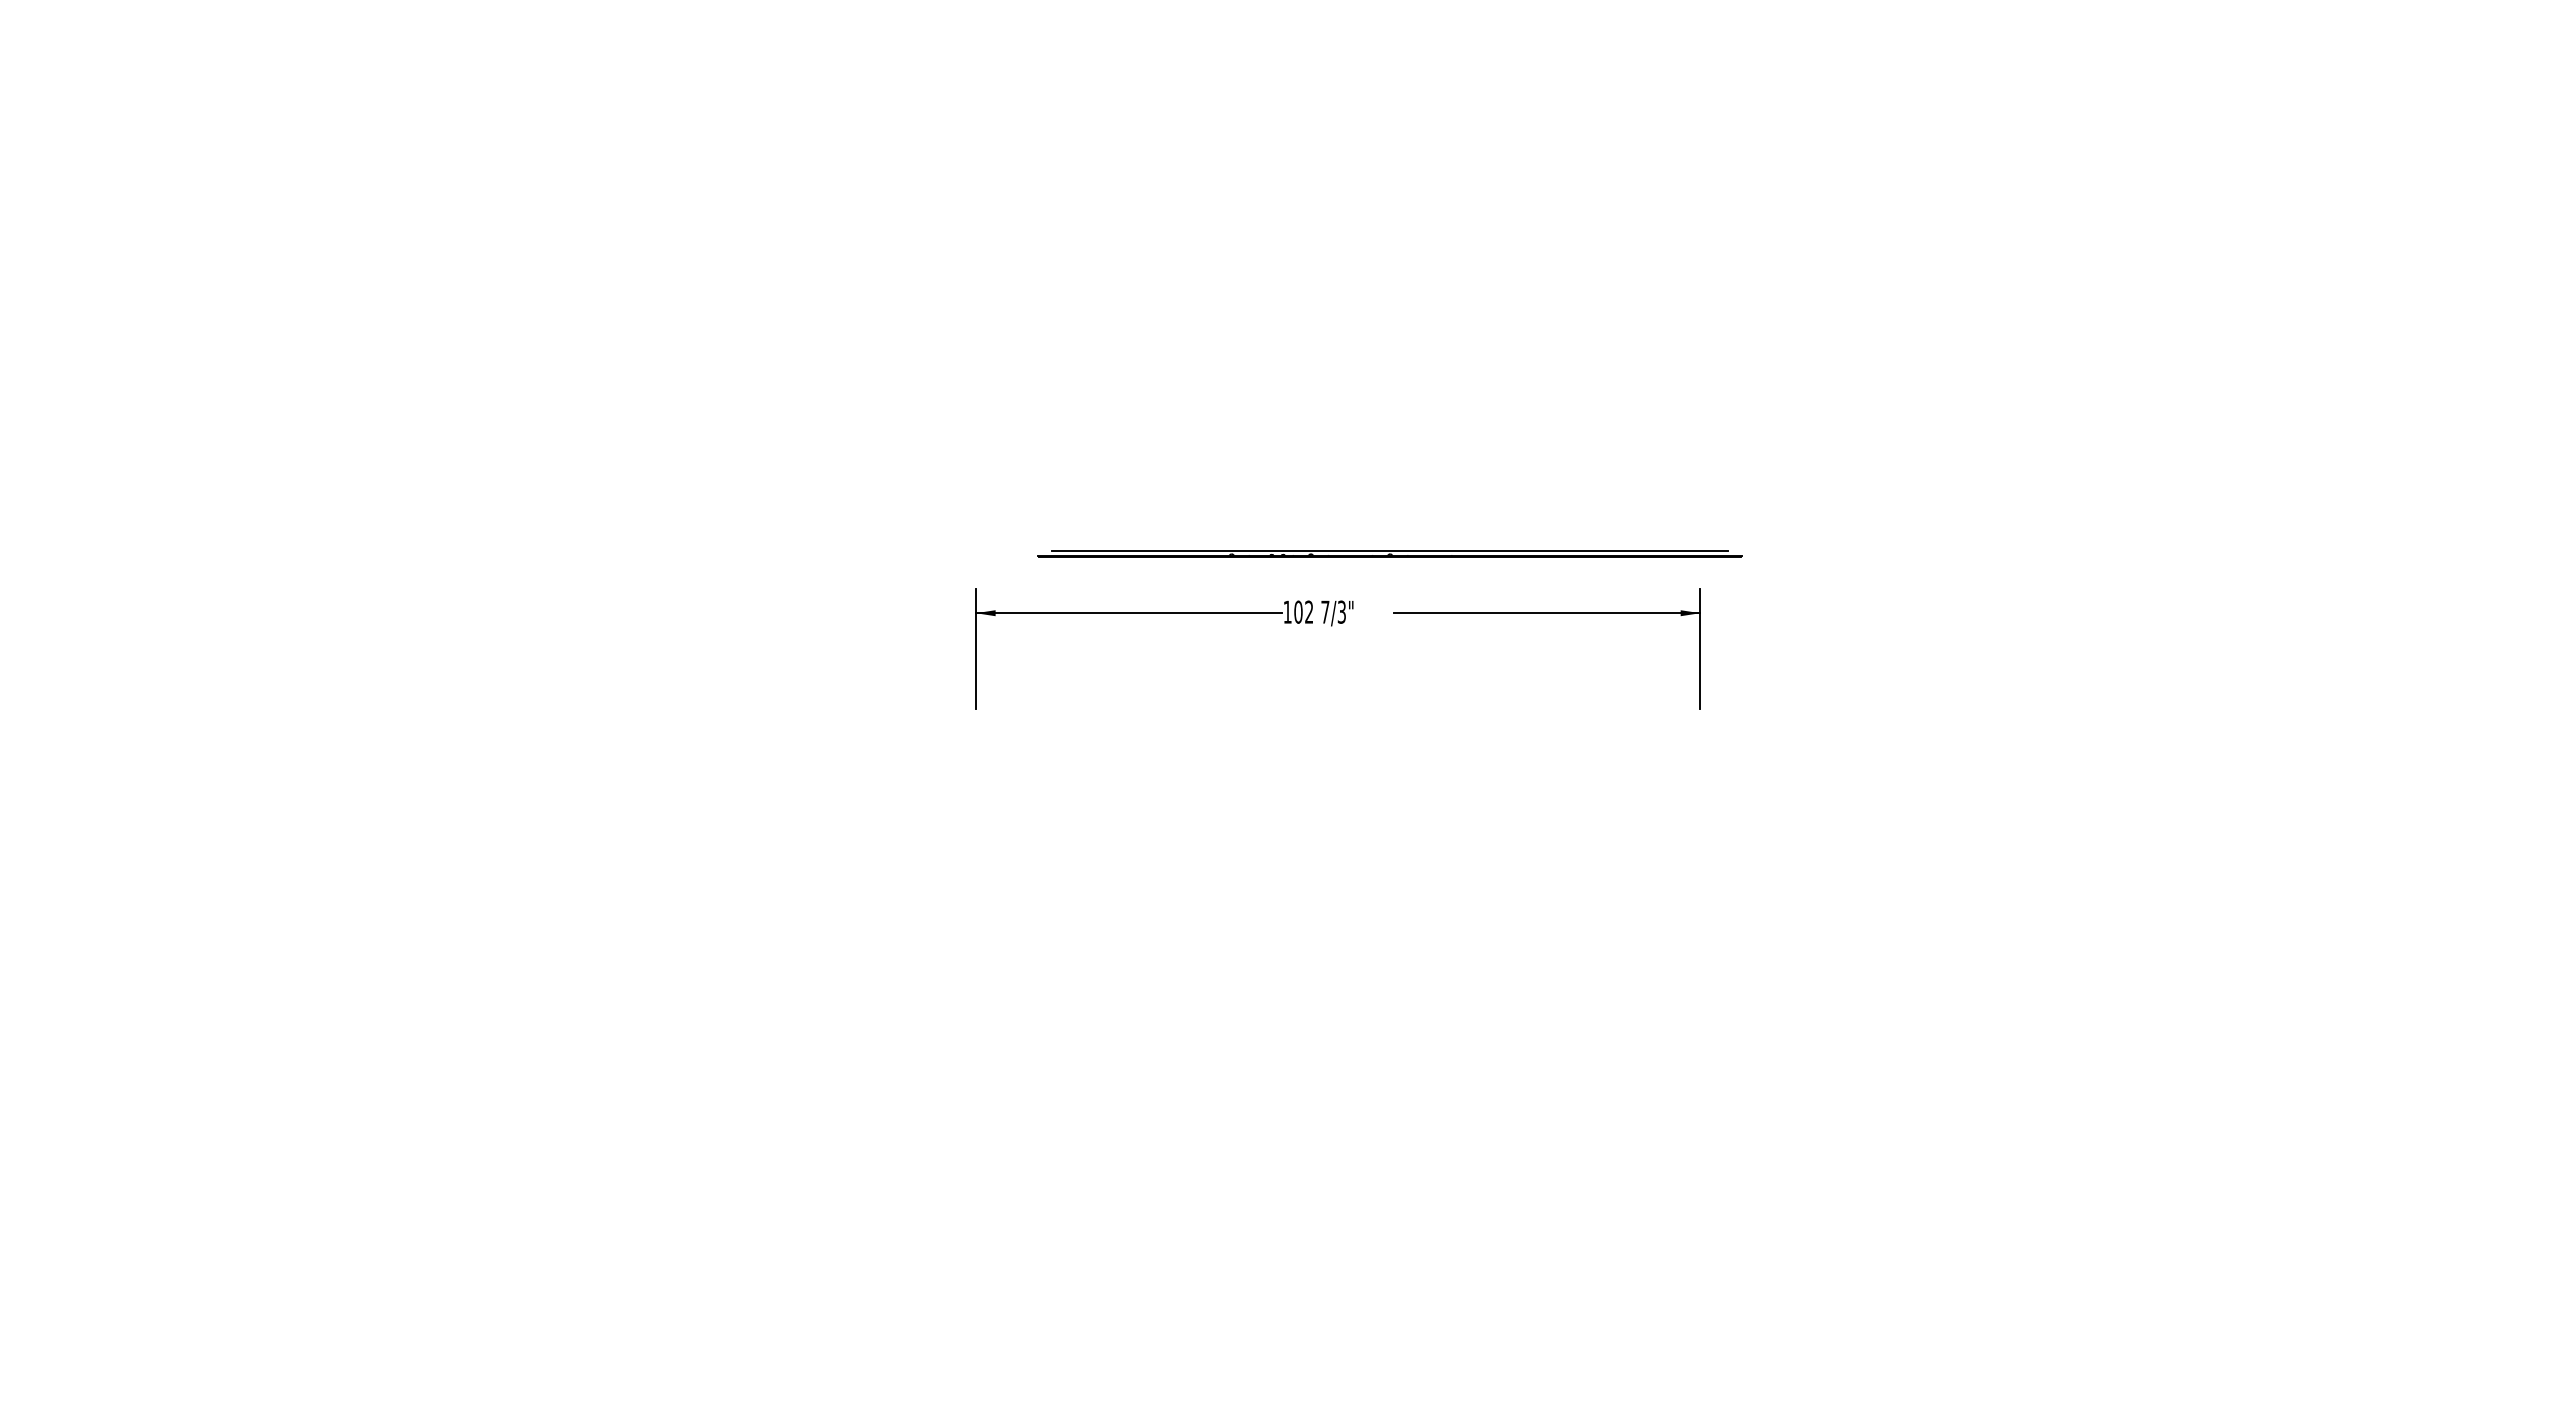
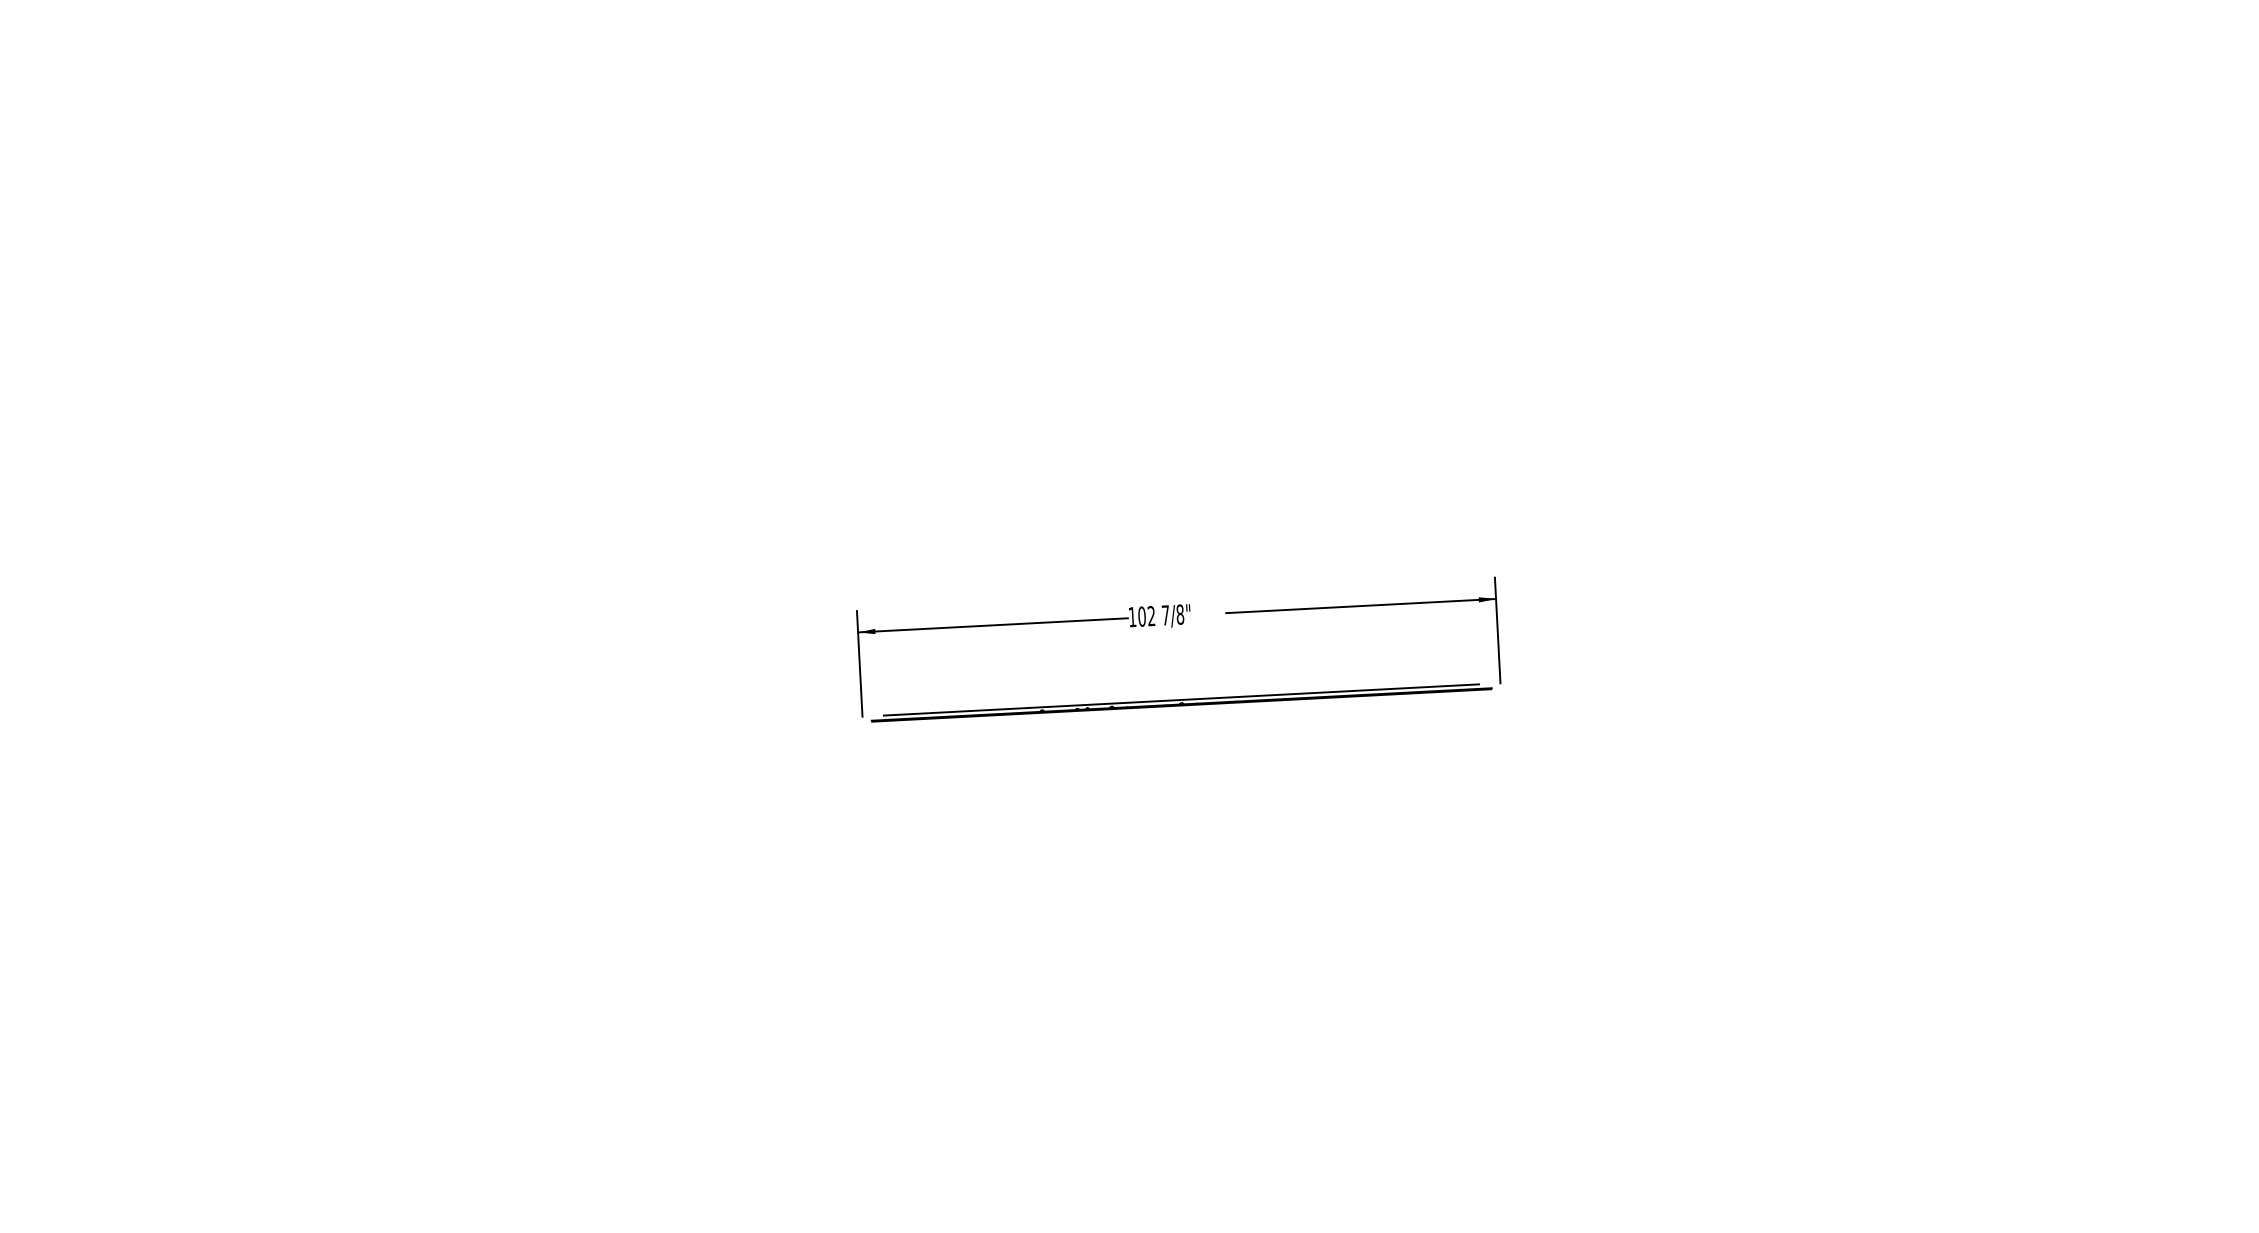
part: (1389, 553) -> (1181, 702), moved
text: (1341, 611) -> (1179, 614), 7/3" -> 7/8"

